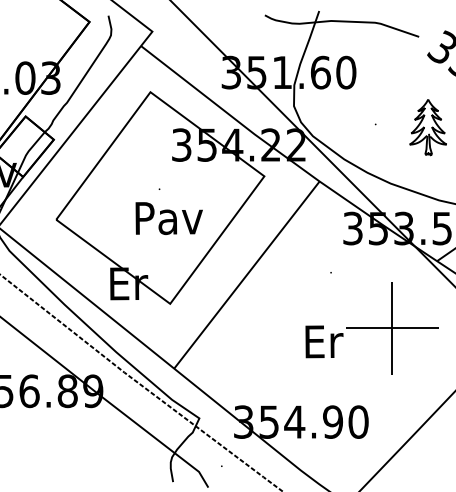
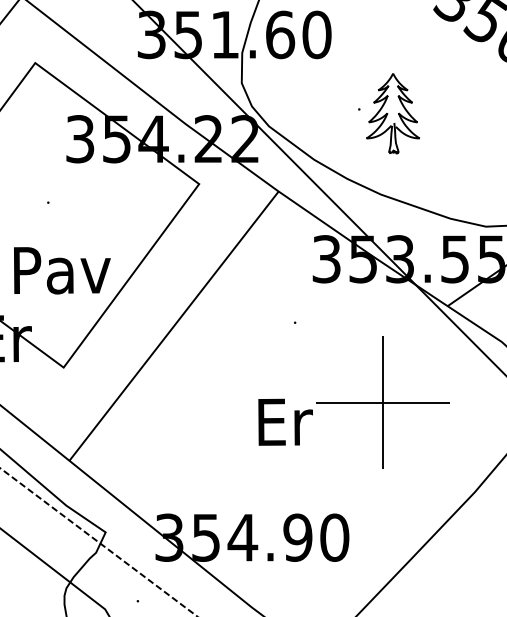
part: (427, 127) -> (392, 113), moved
text: (168, 218) -> (61, 270), moved

